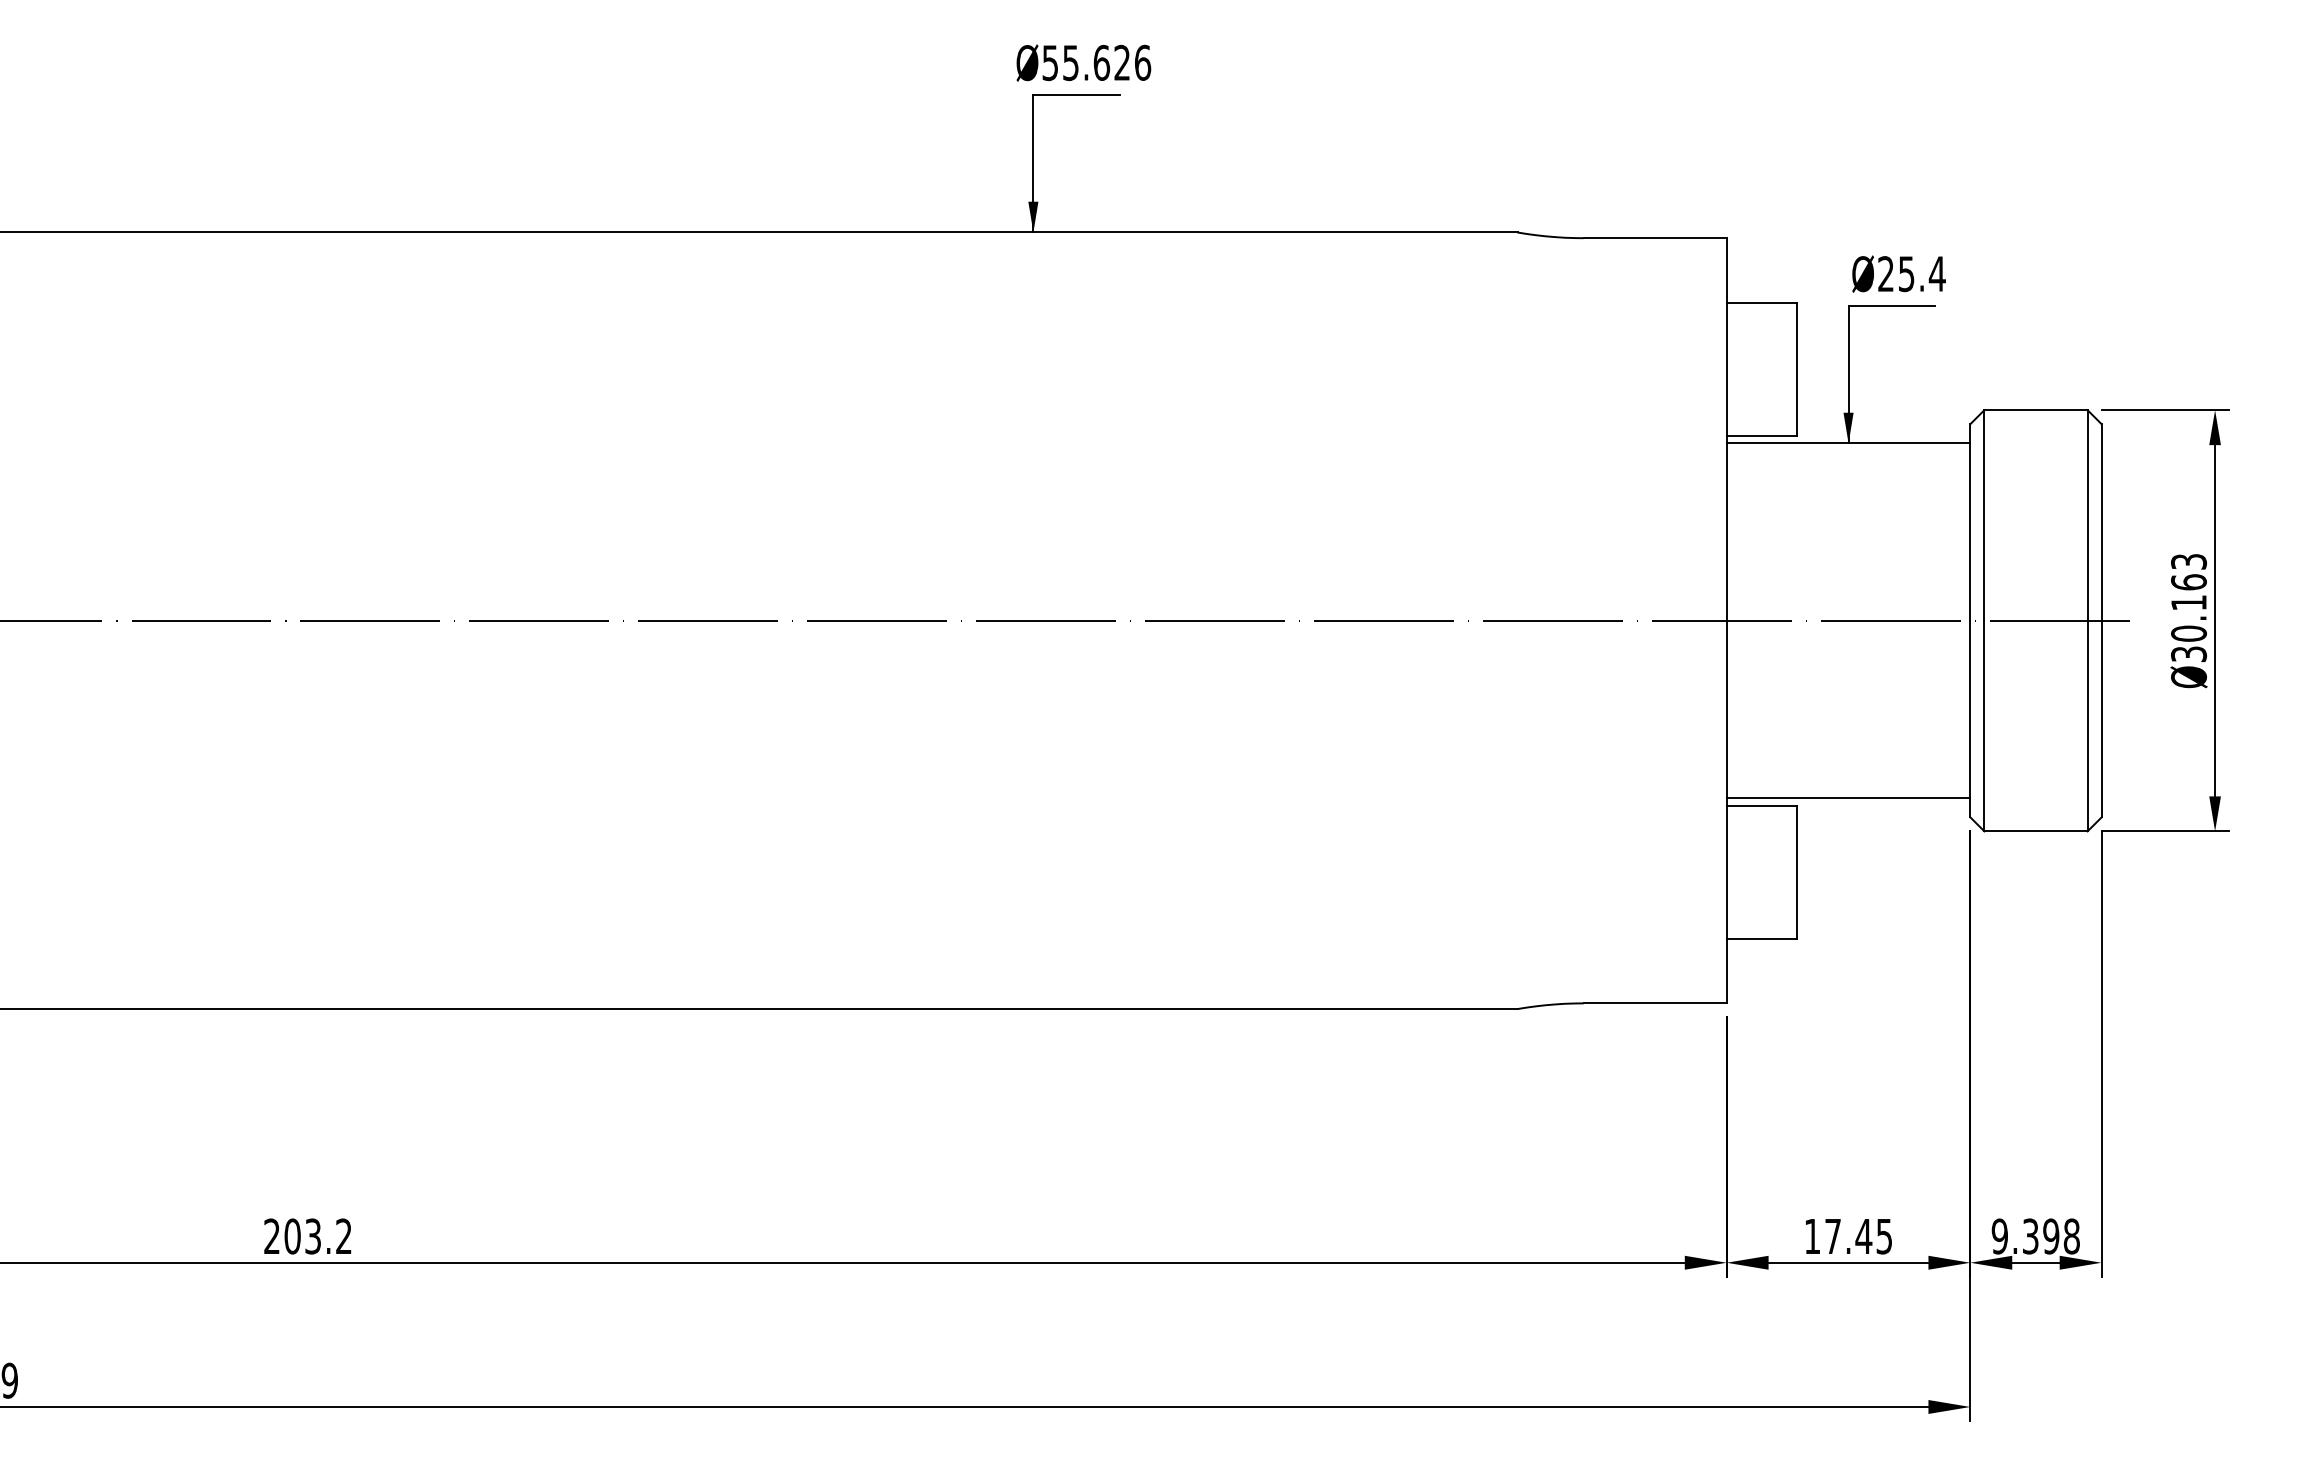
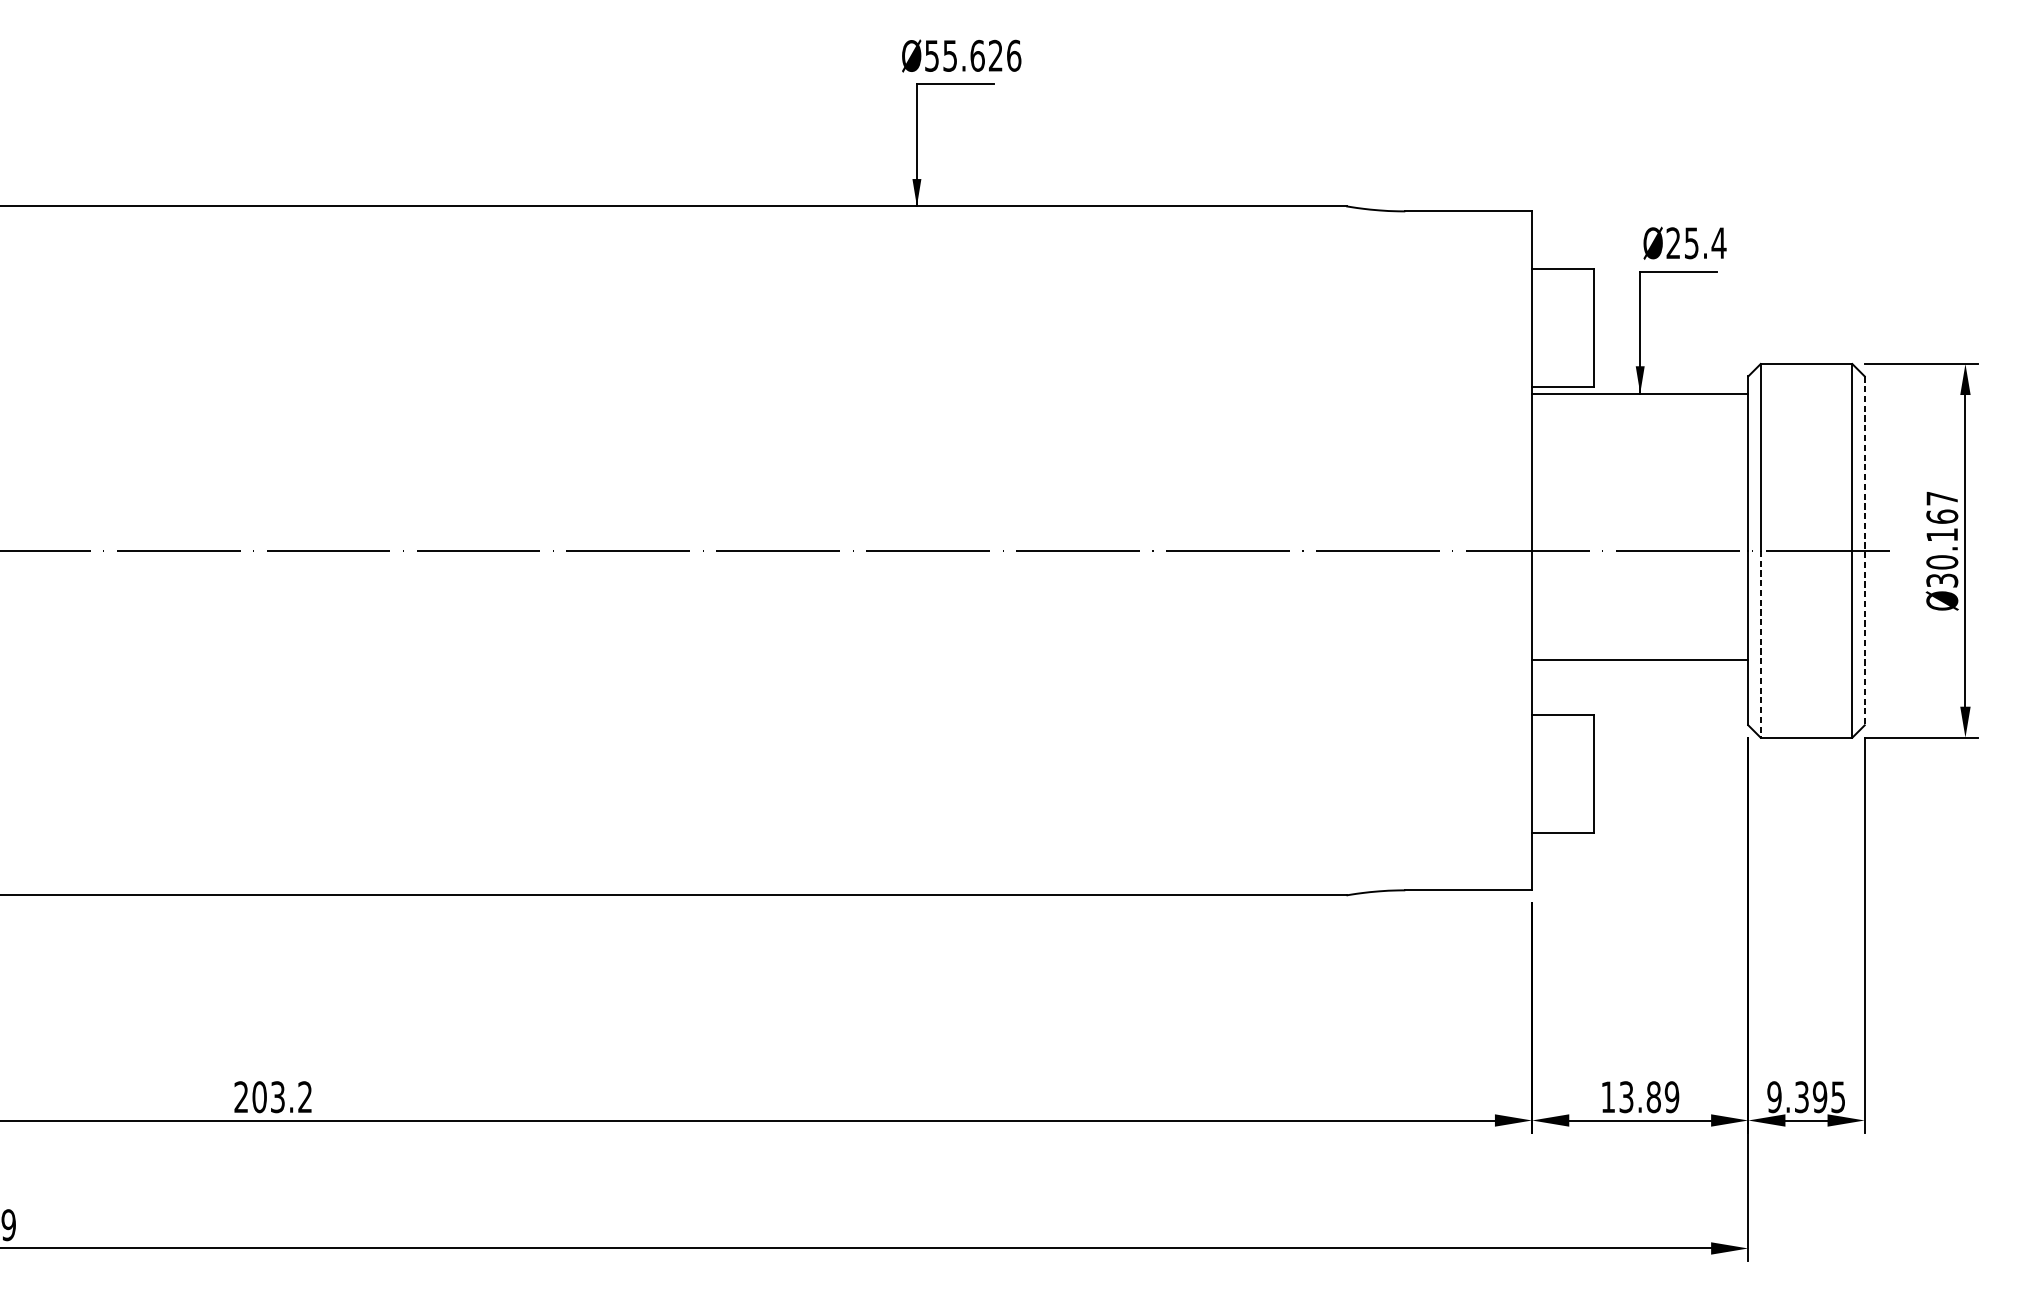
text: (2189, 561) -> (1942, 498), 30.163 -> 30.167
line: (2101, 620) -> (1864, 550), solid -> dashed
line: (1984, 726) -> (1760, 644), solid -> dashed
line: (1848, 798) -> (1640, 660), moved
text: (1858, 1236) -> (1649, 1097), 17.45 -> 13.89
text: (2071, 1236) -> (1838, 1097), 9.398 -> 9.395

